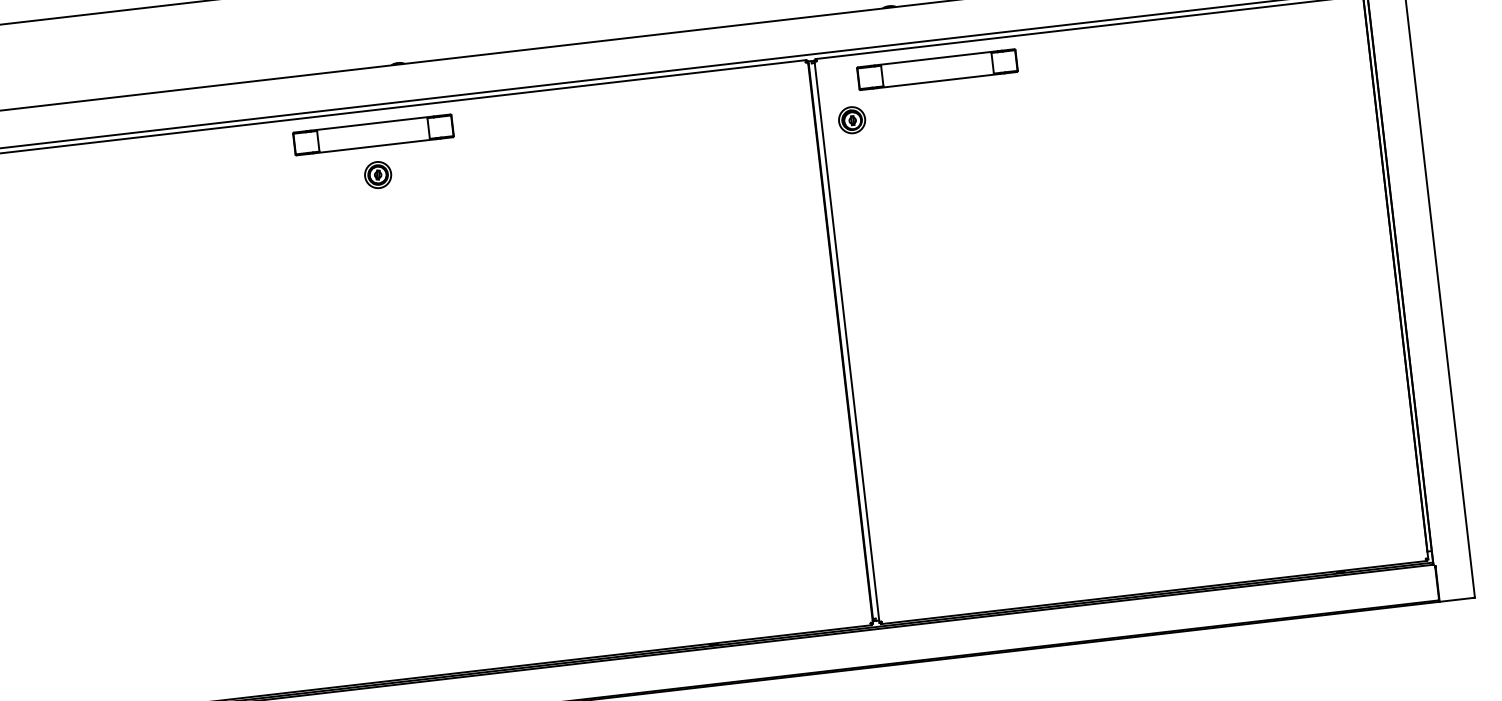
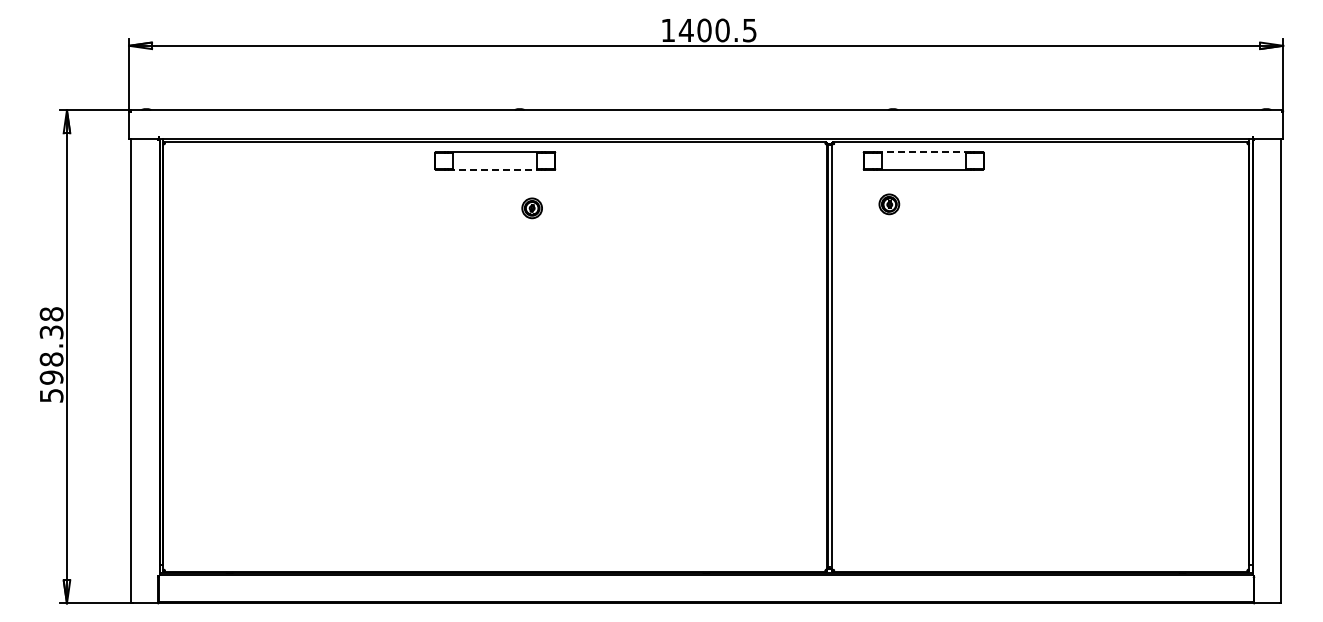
line: (935, 58) -> (923, 152), solid -> dashed
part: (852, 120) -> (889, 204), moved
line: (375, 146) -> (495, 169), solid -> dashed
part: (377, 175) -> (531, 208), moved

